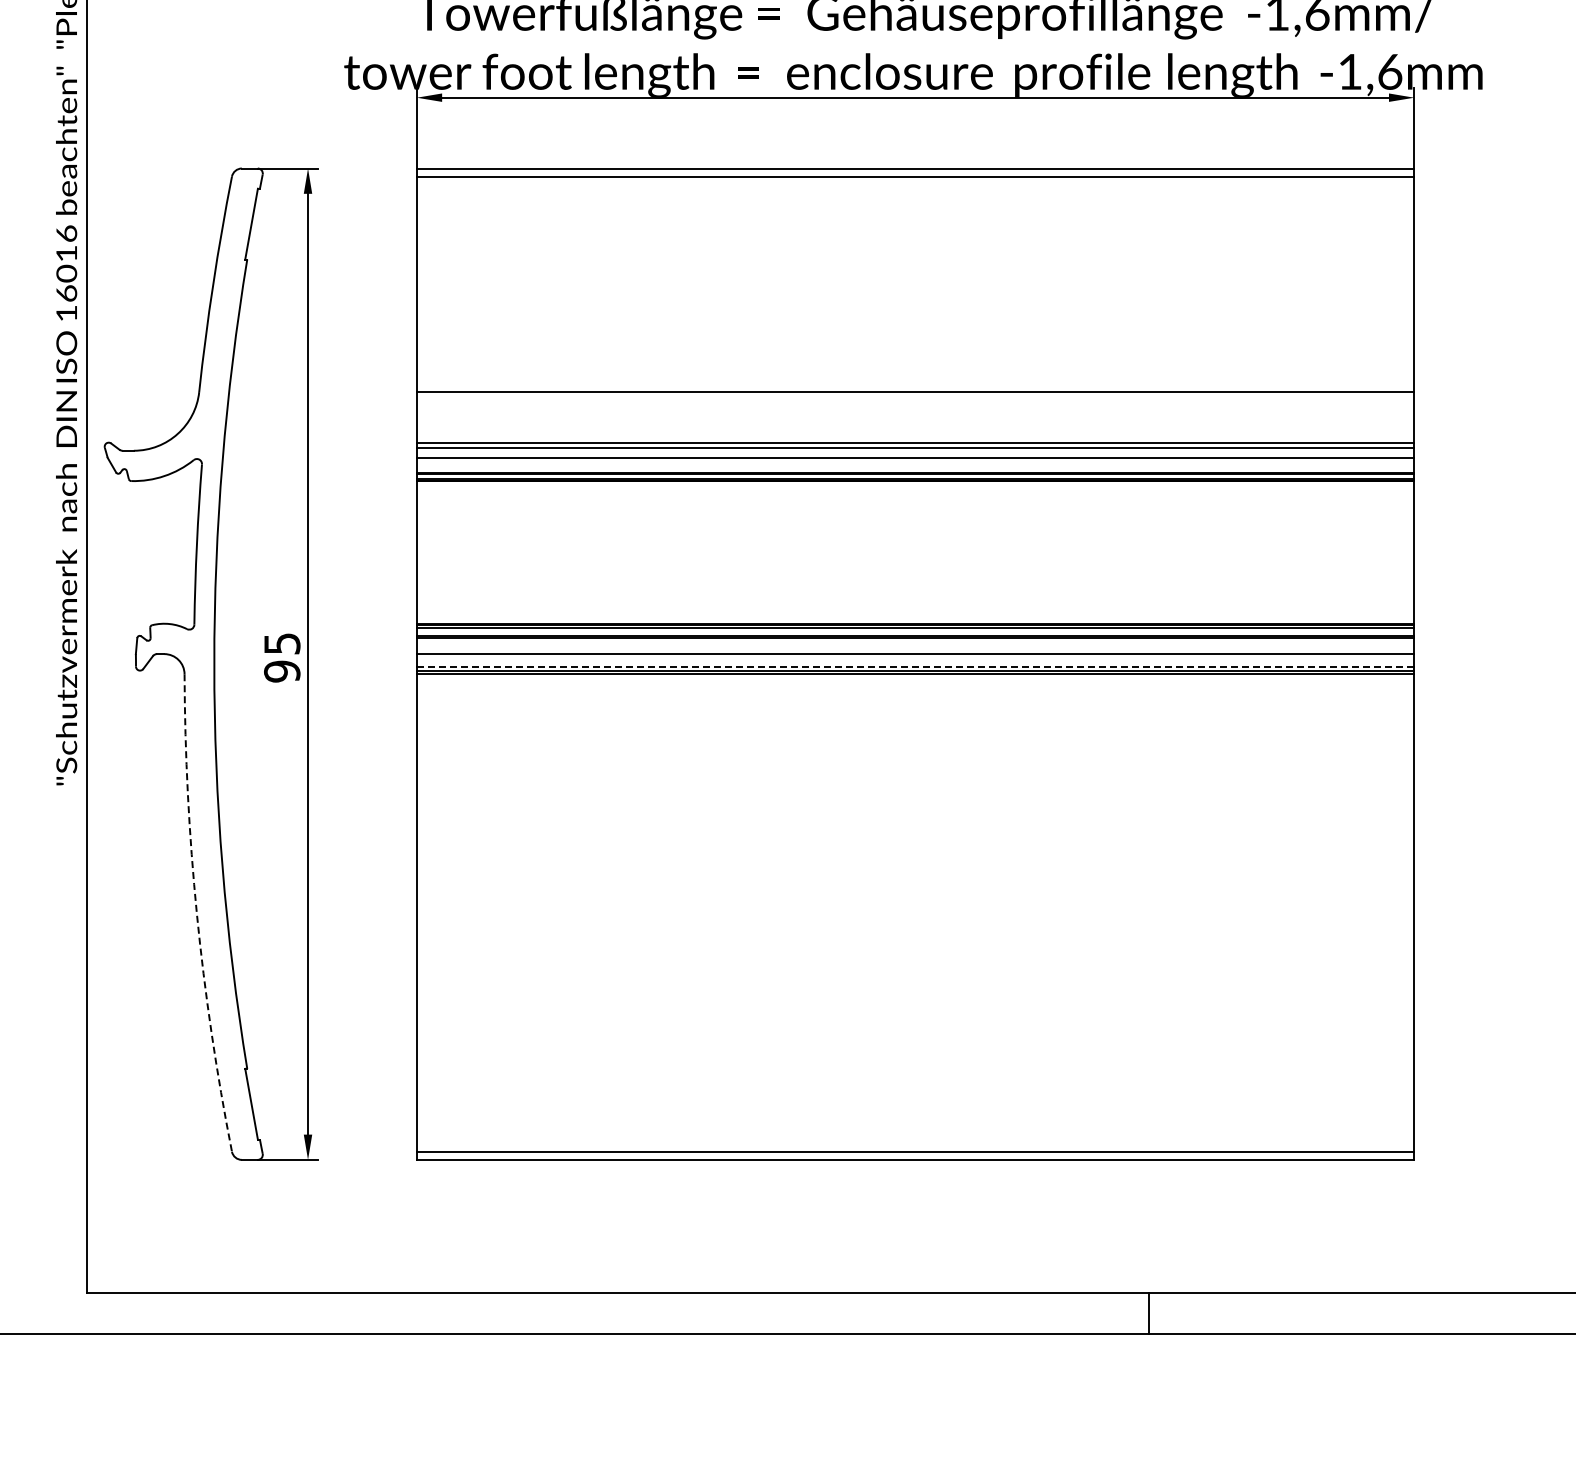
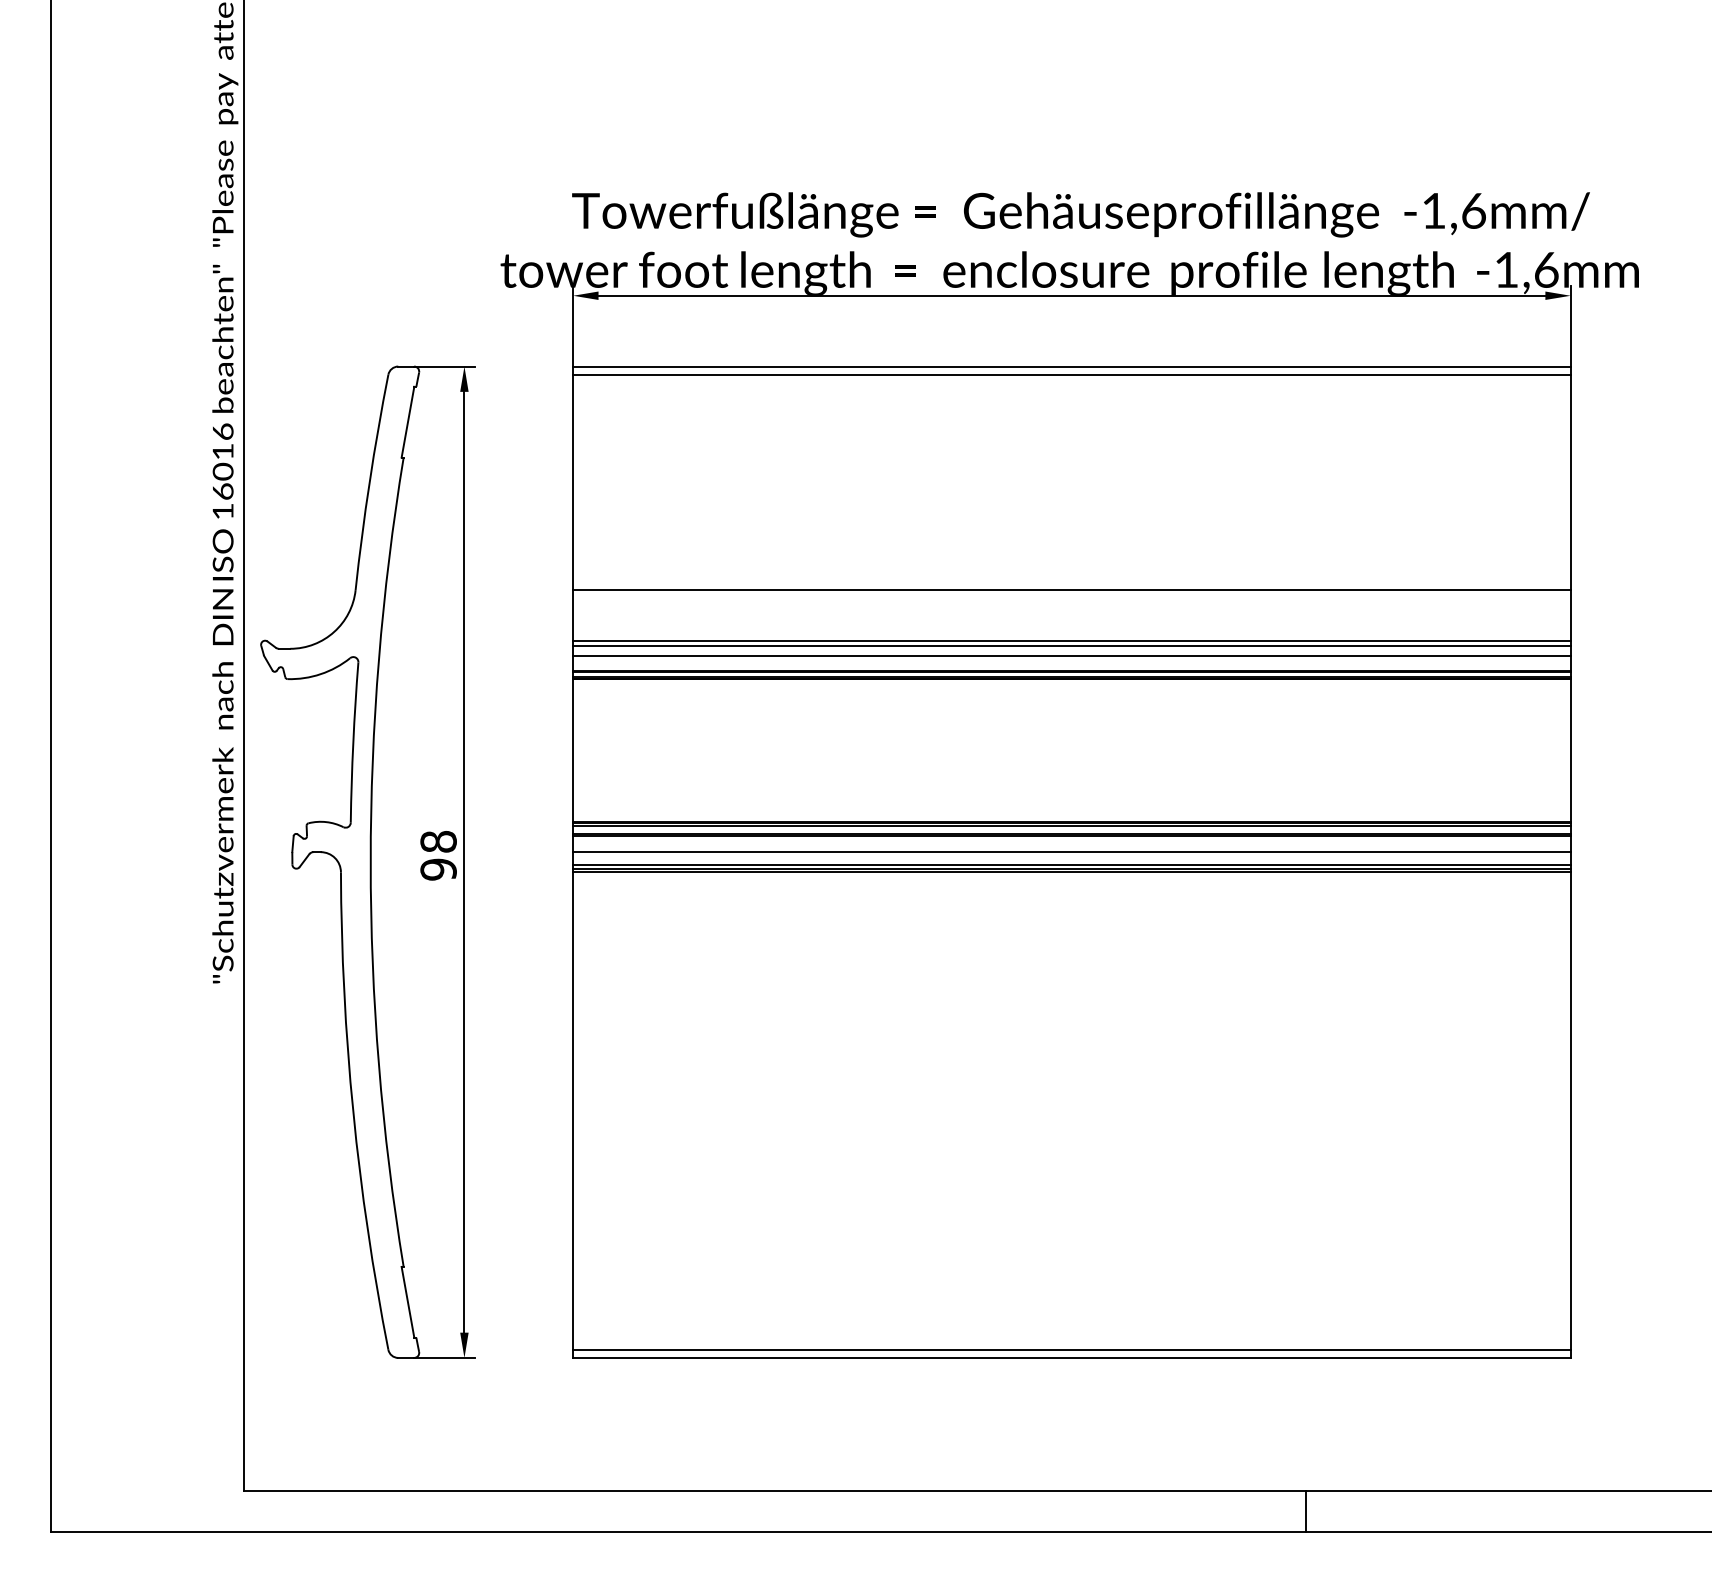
text: (282, 643) -> (438, 841), 95 -> 98
line: (915, 666) -> (1071, 864), dashed -> solid
arc: (197, 914) -> (353, 1112), dashed -> solid

